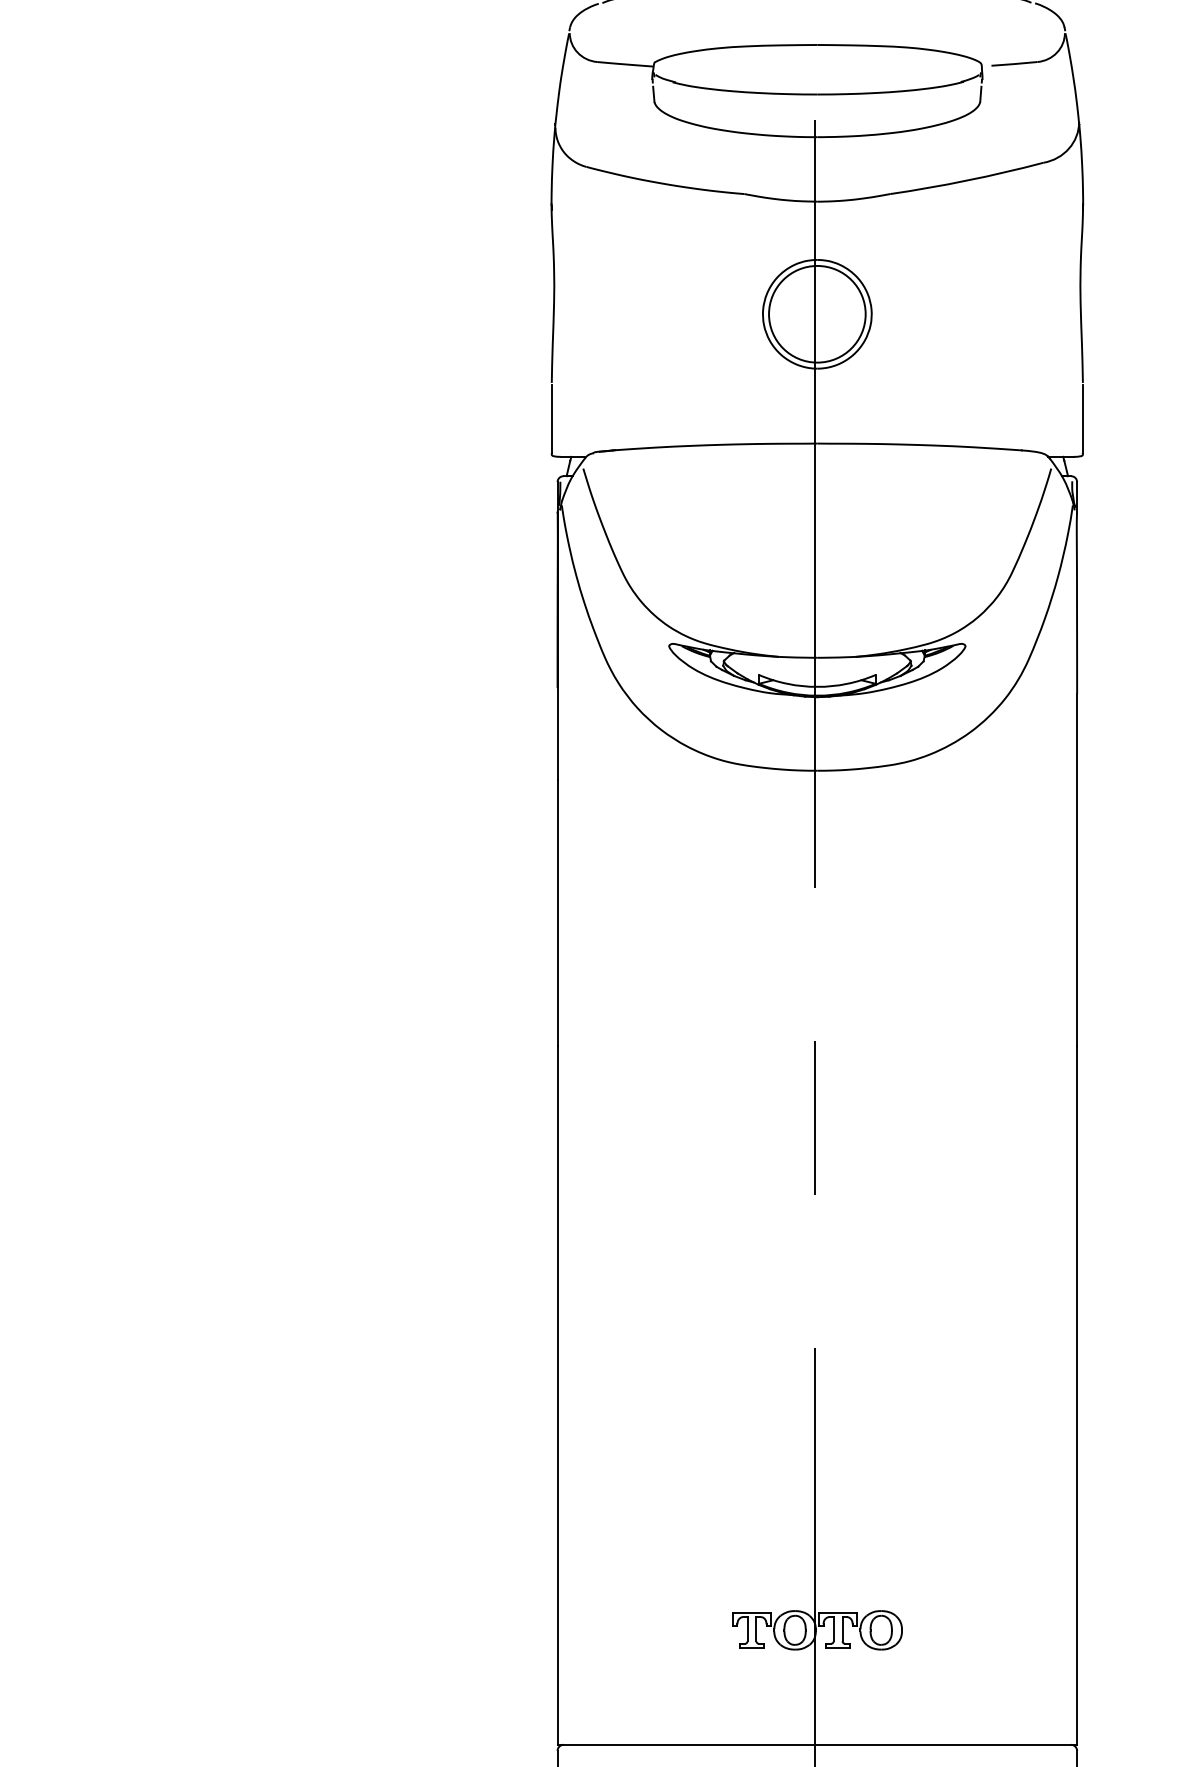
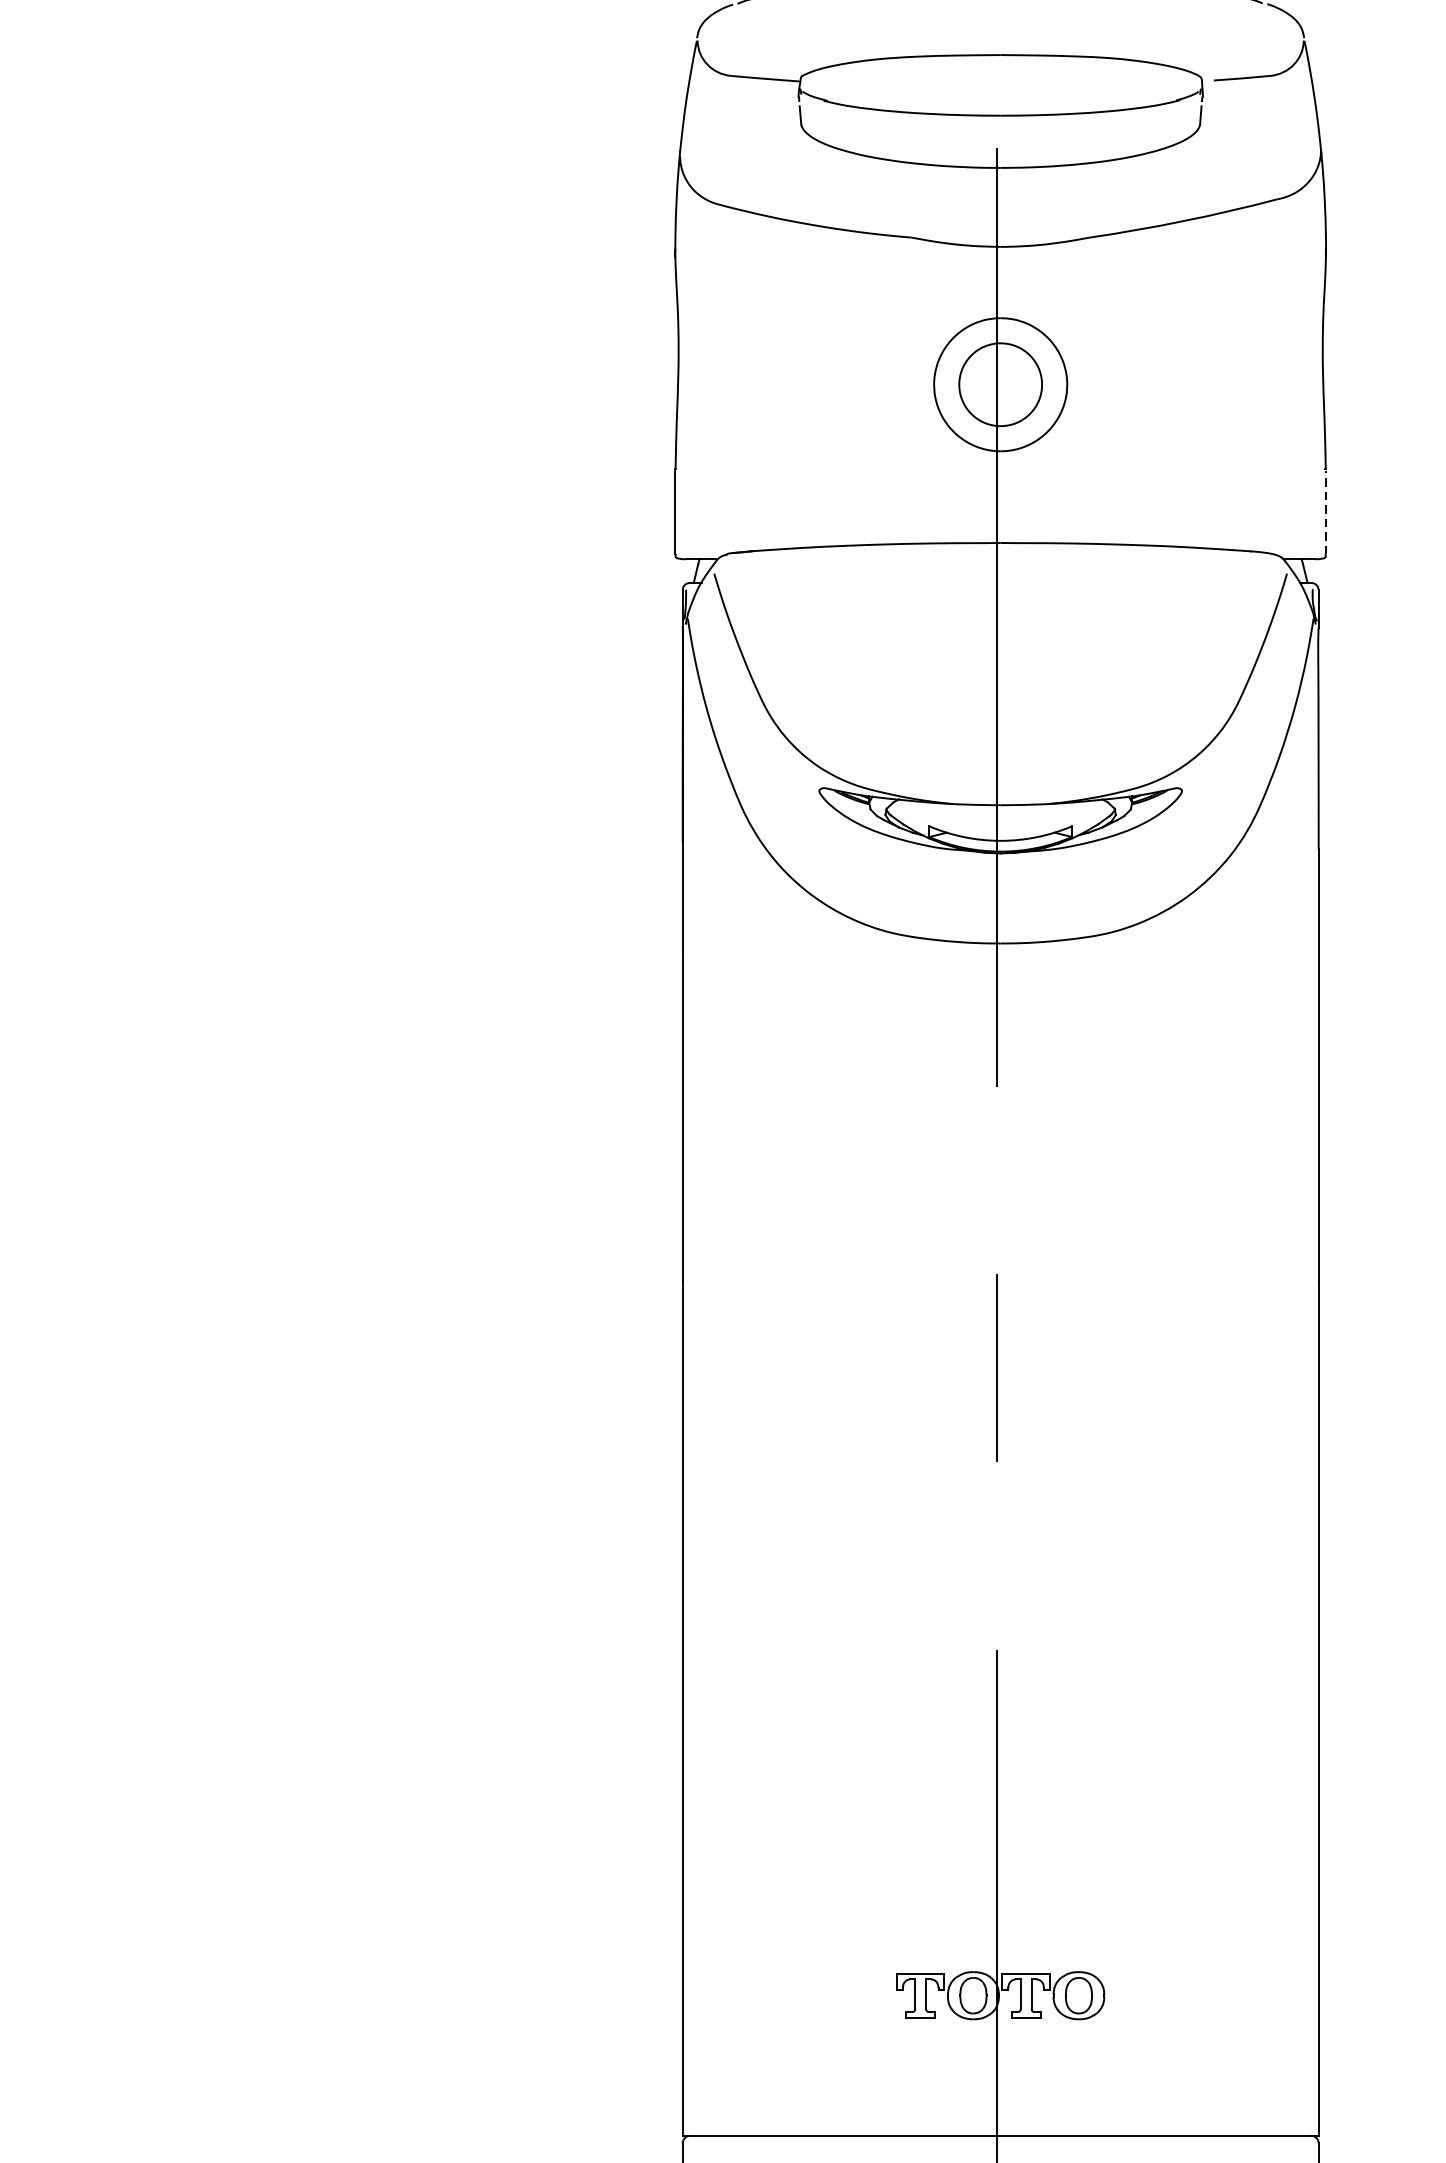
circle: (817, 313) -> (1000, 383), size x0.7
line: (1083, 418) -> (1326, 512), solid -> dashed

